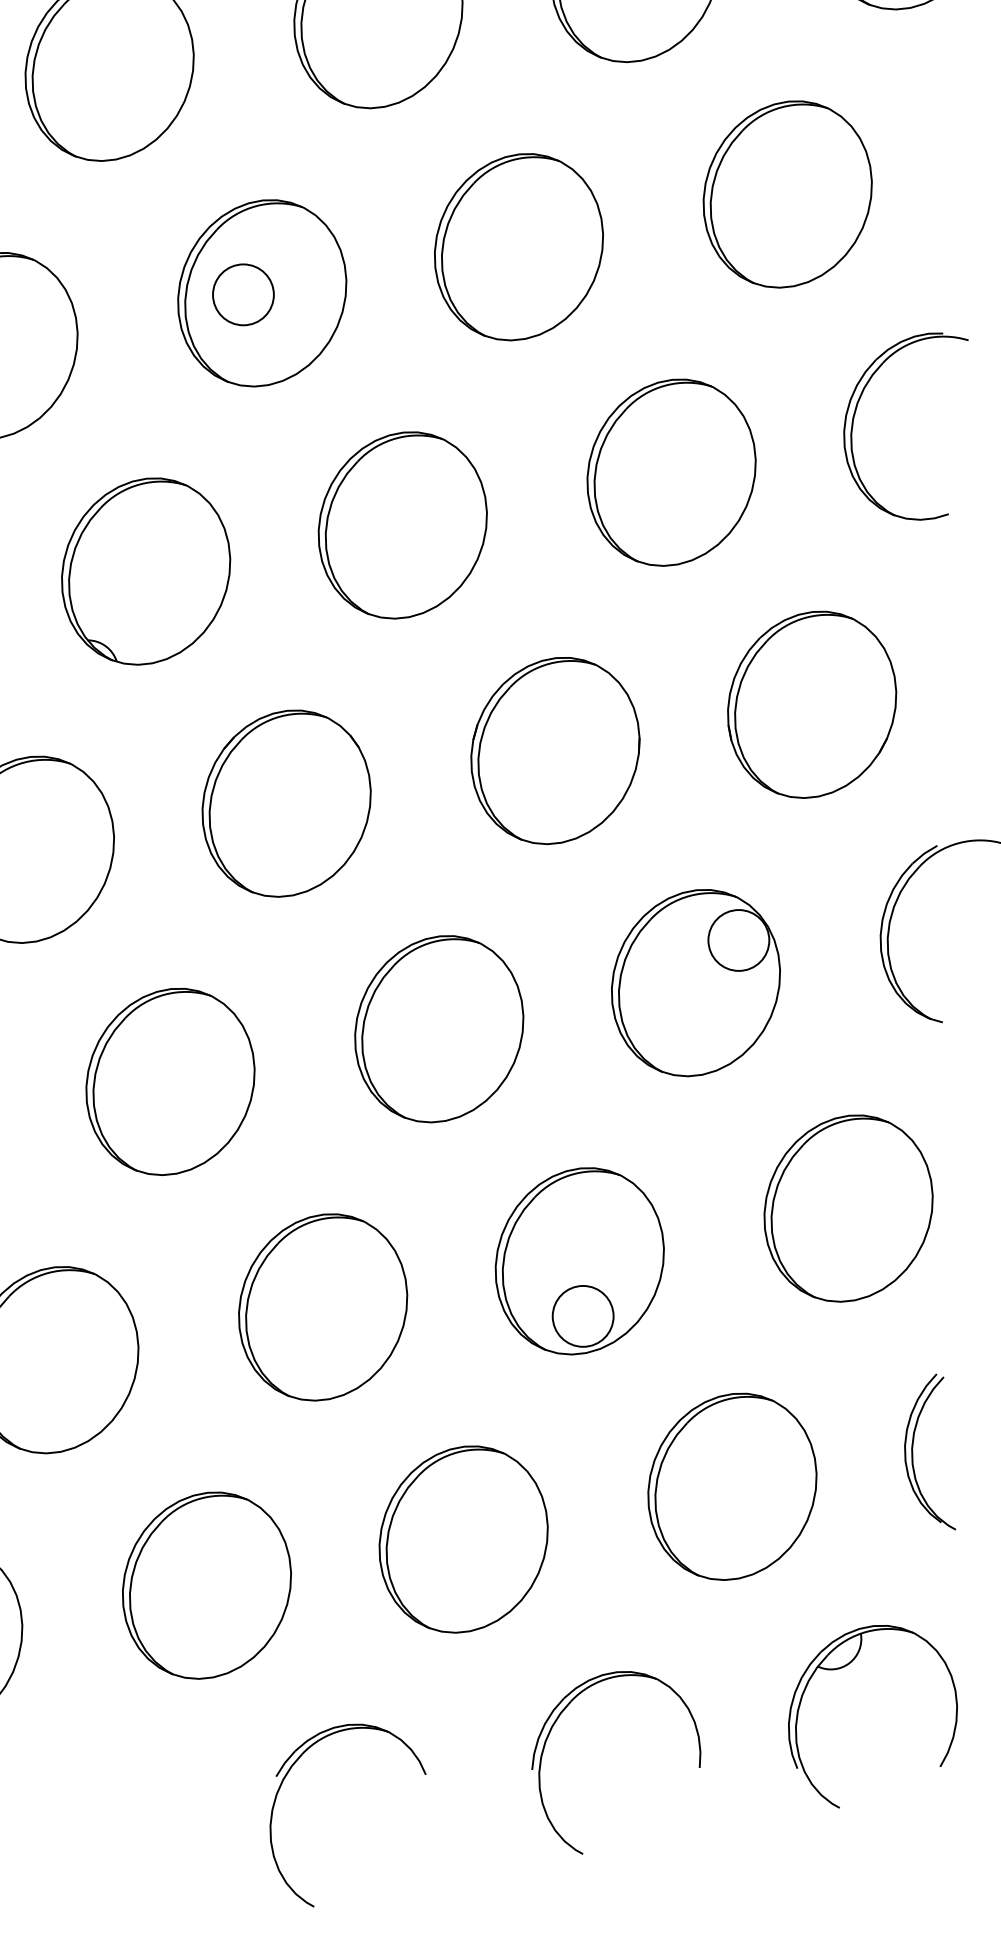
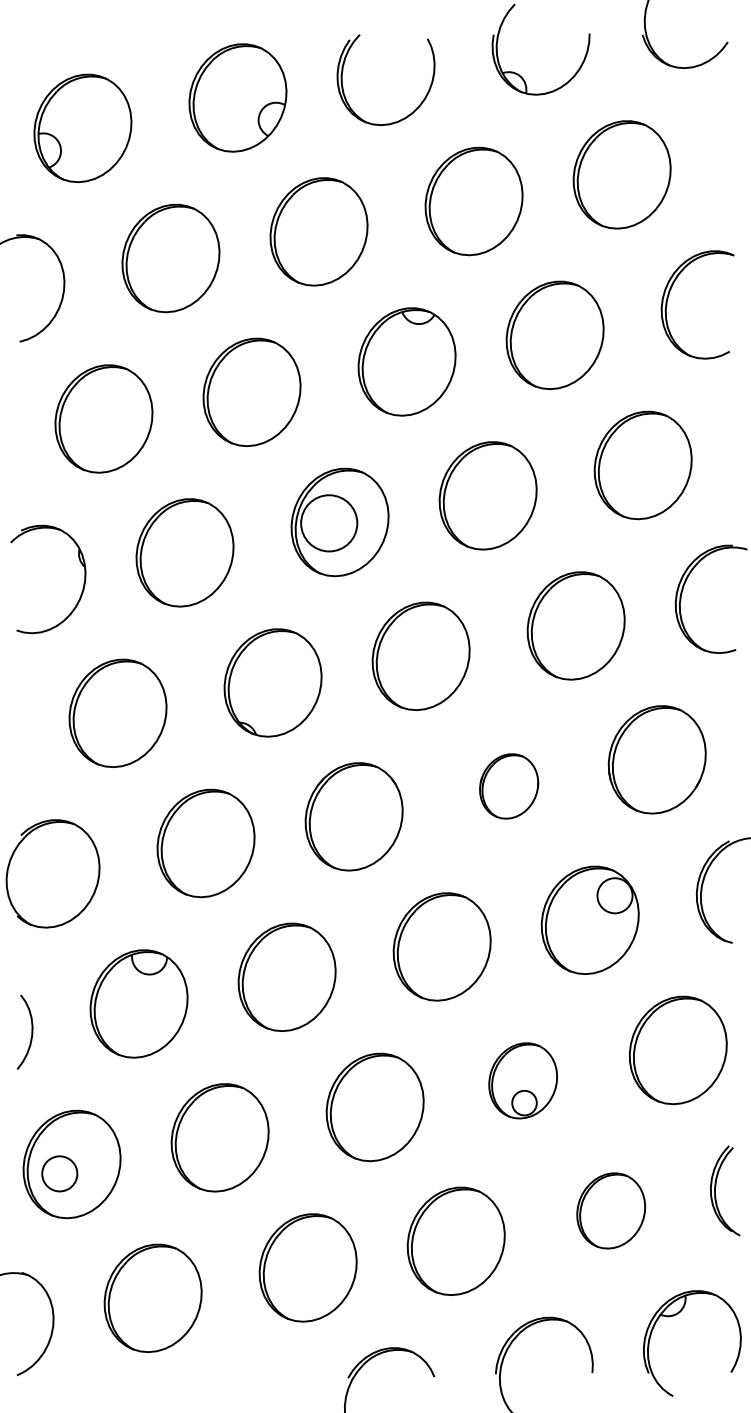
circle: (242, 293) -> (328, 522), size x1.6
part: (554, 751) -> (508, 786), size x0.6
part: (578, 1260) -> (522, 1080), size x0.7
part: (731, 1486) -> (610, 1210), size x0.7

